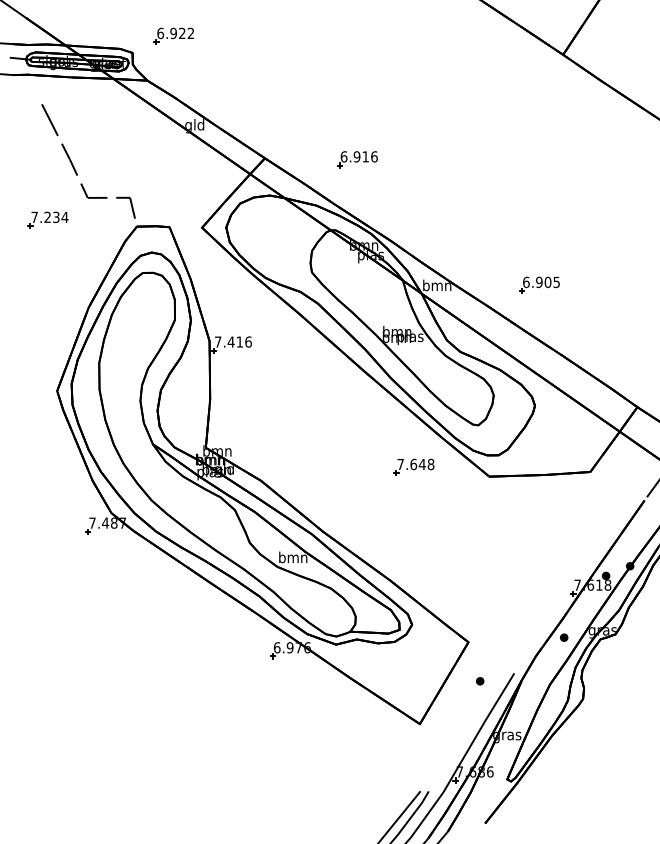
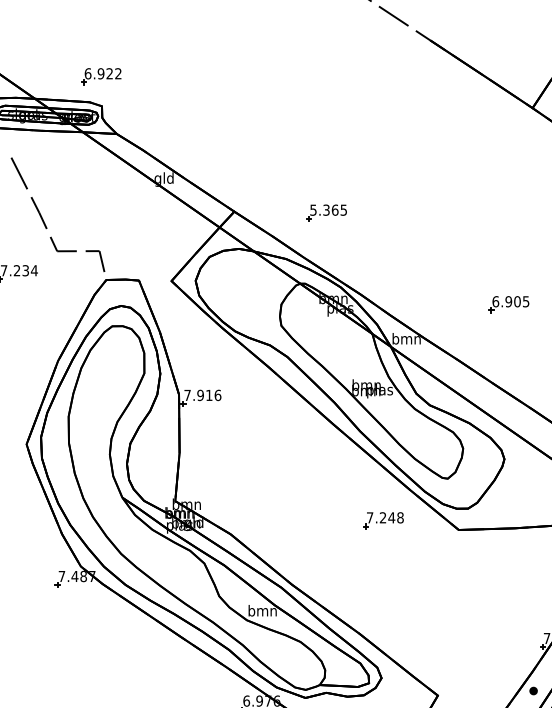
part: (173, 35) -> (100, 75), moved
text: (358, 156) -> (327, 209), 6.916 -> 5.365
part: (539, 284) -> (508, 303), moved
text: (230, 341) -> (199, 394), 7.416 -> 7.916
text: (413, 464) -> (382, 517), 7.648 -> 7.248

